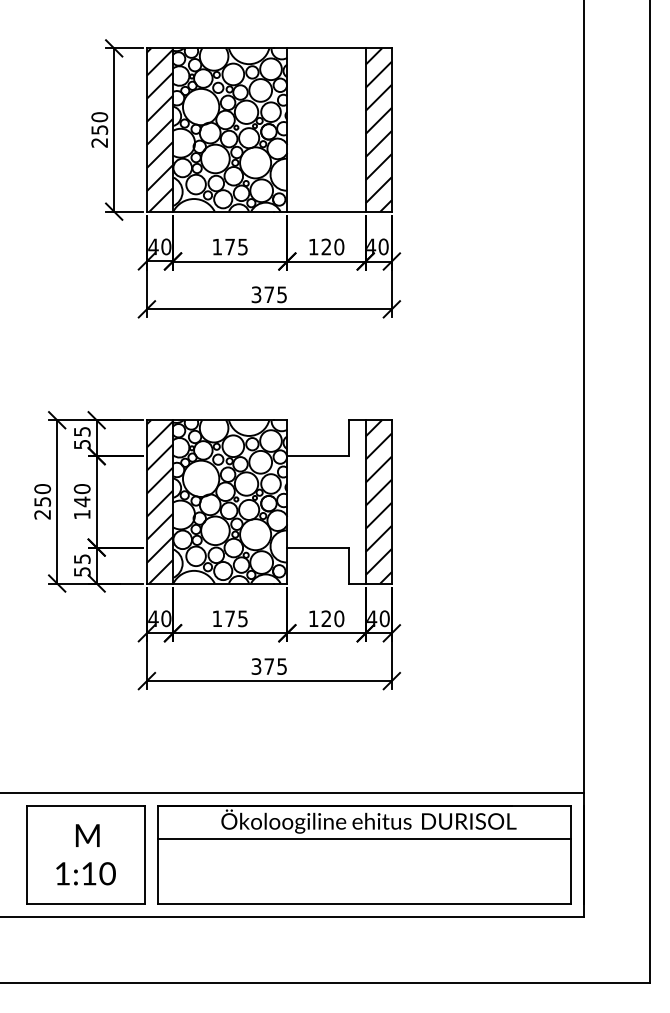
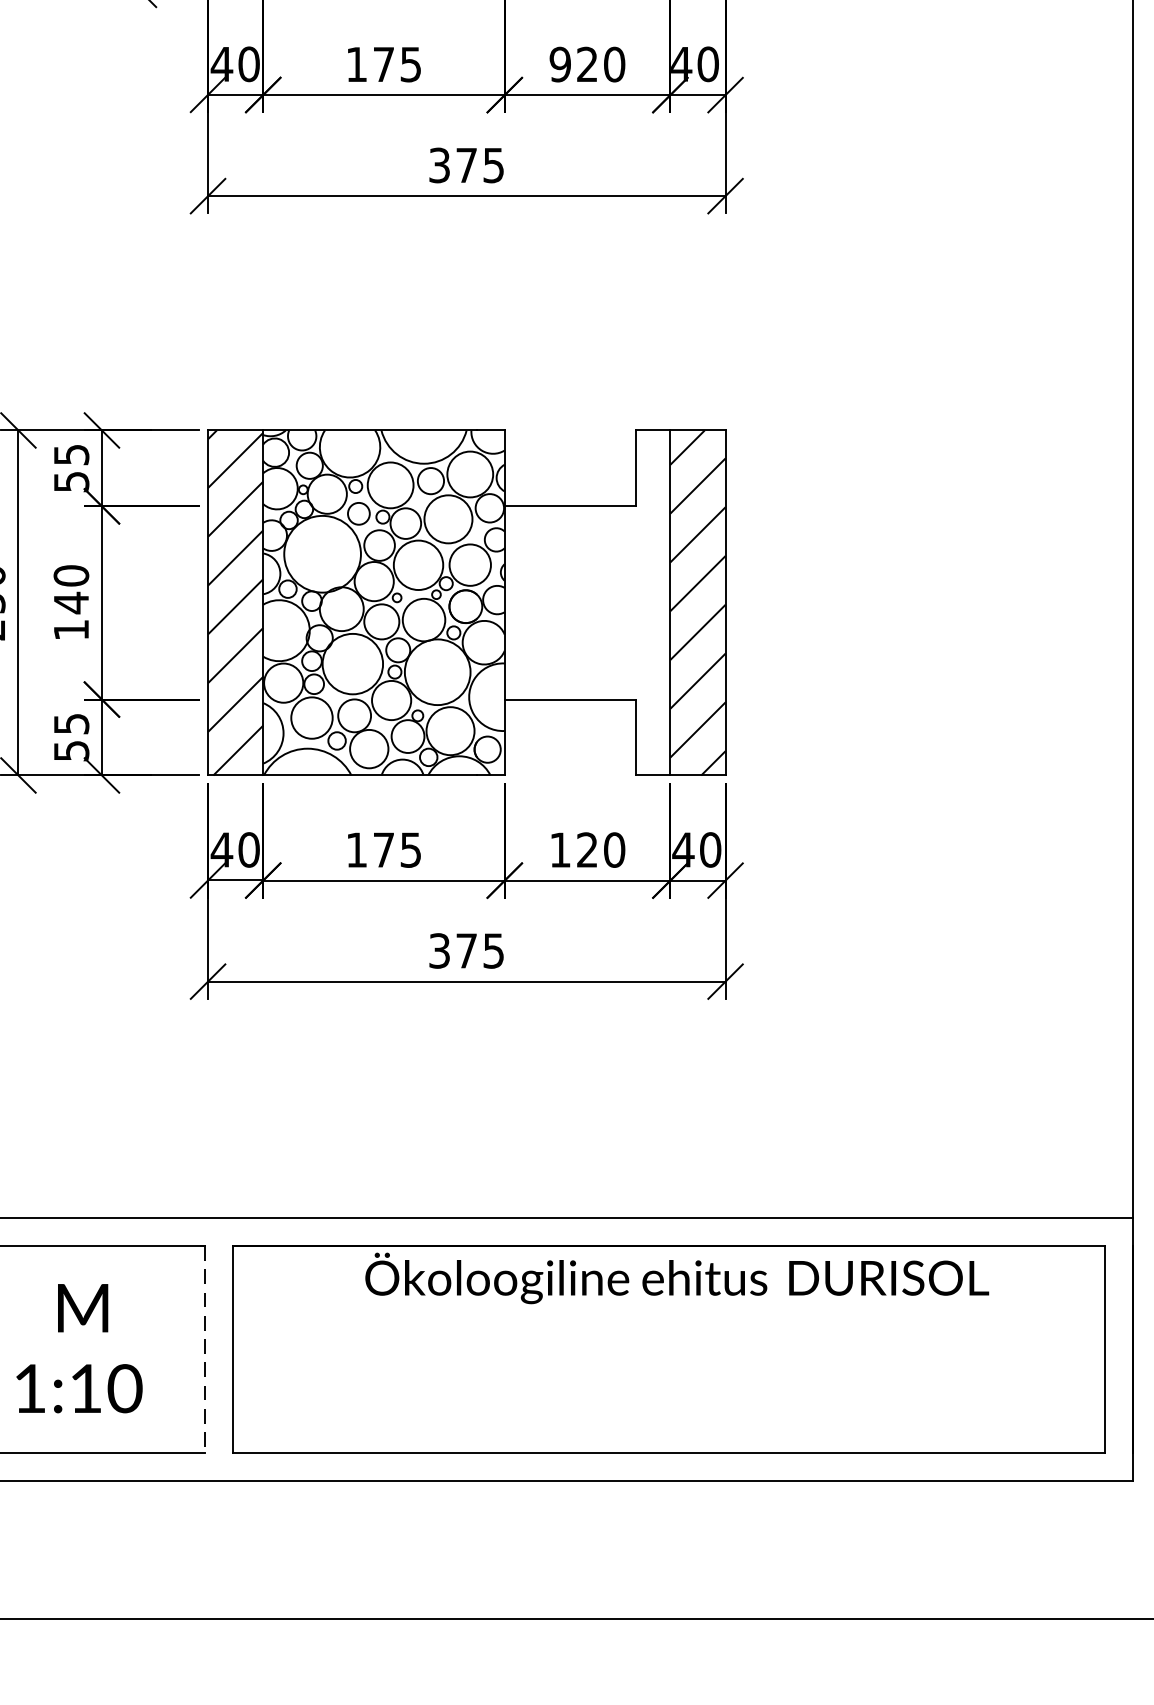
text: (313, 246) -> (560, 63), 120 -> 920
line: (364, 838) -> (667, 1314), removed
line: (145, 855) -> (205, 1350), solid -> dashed

